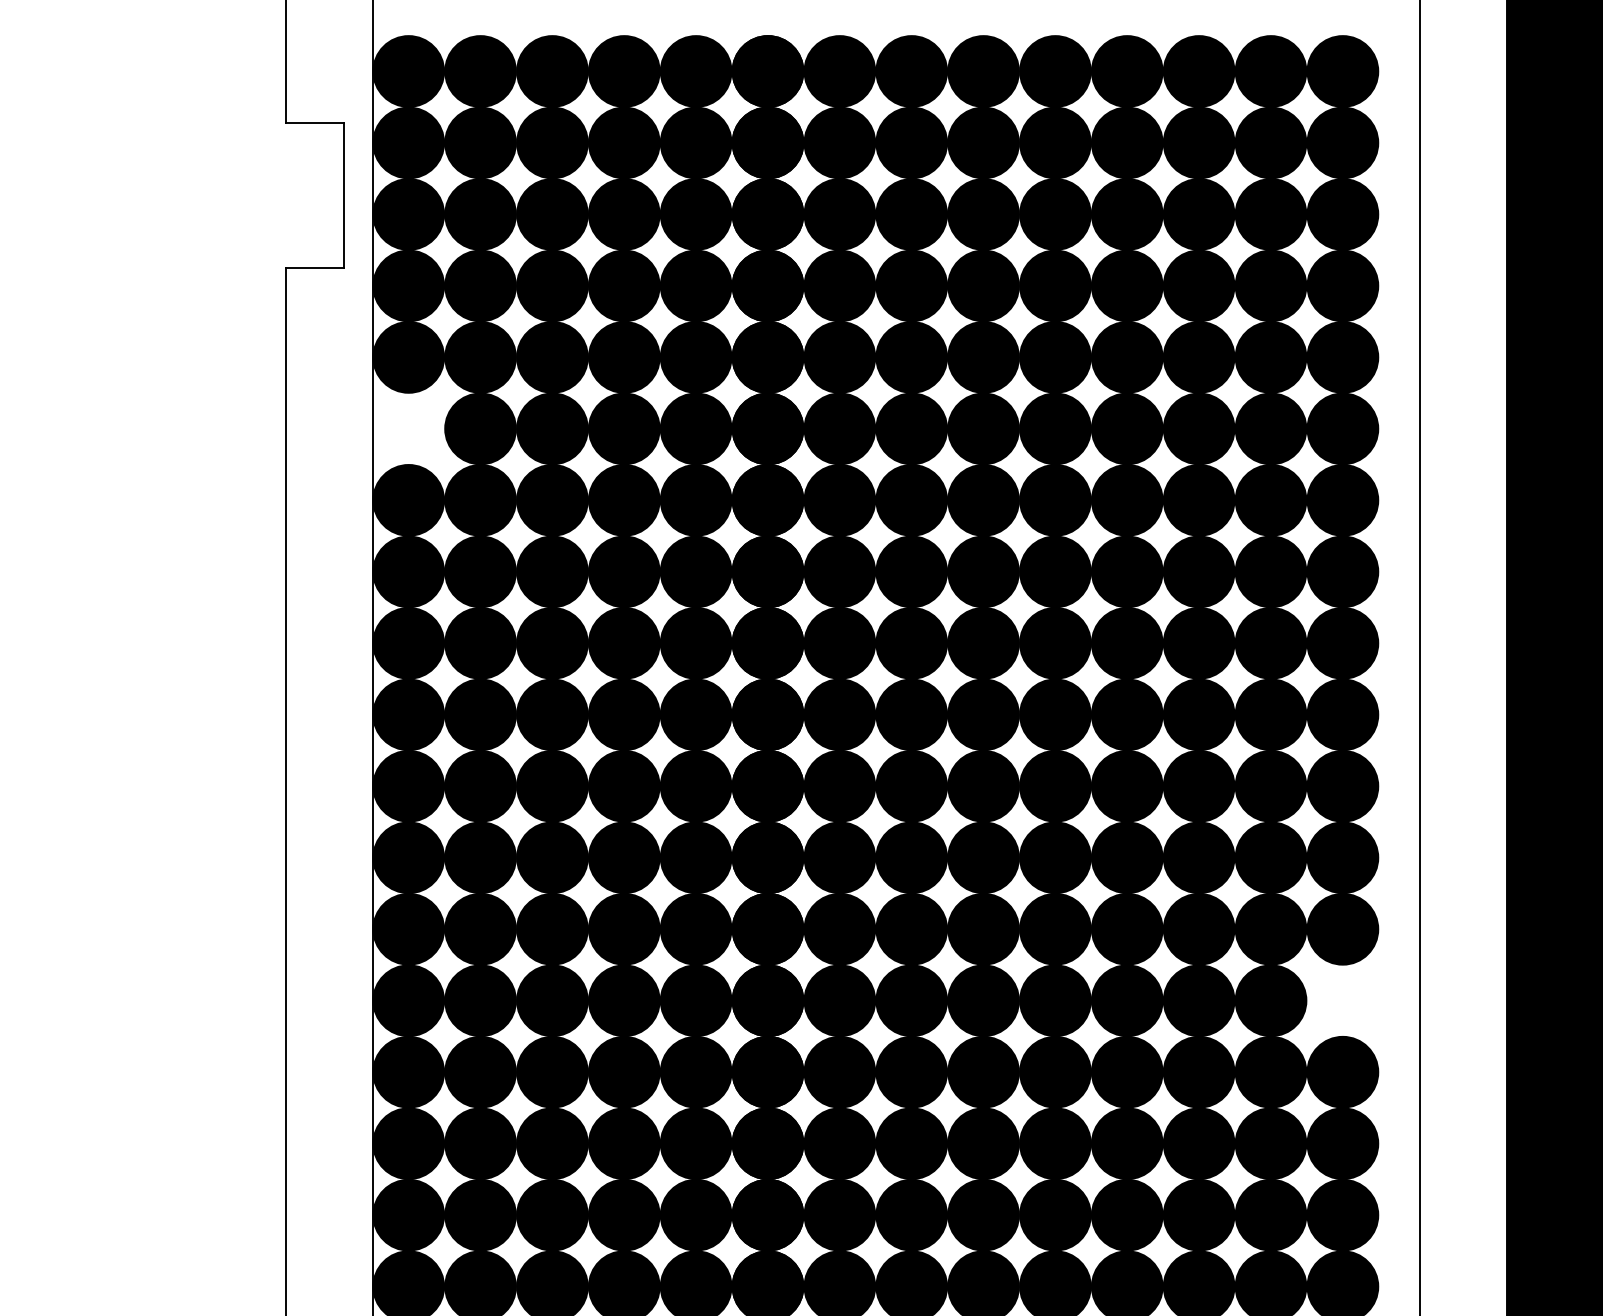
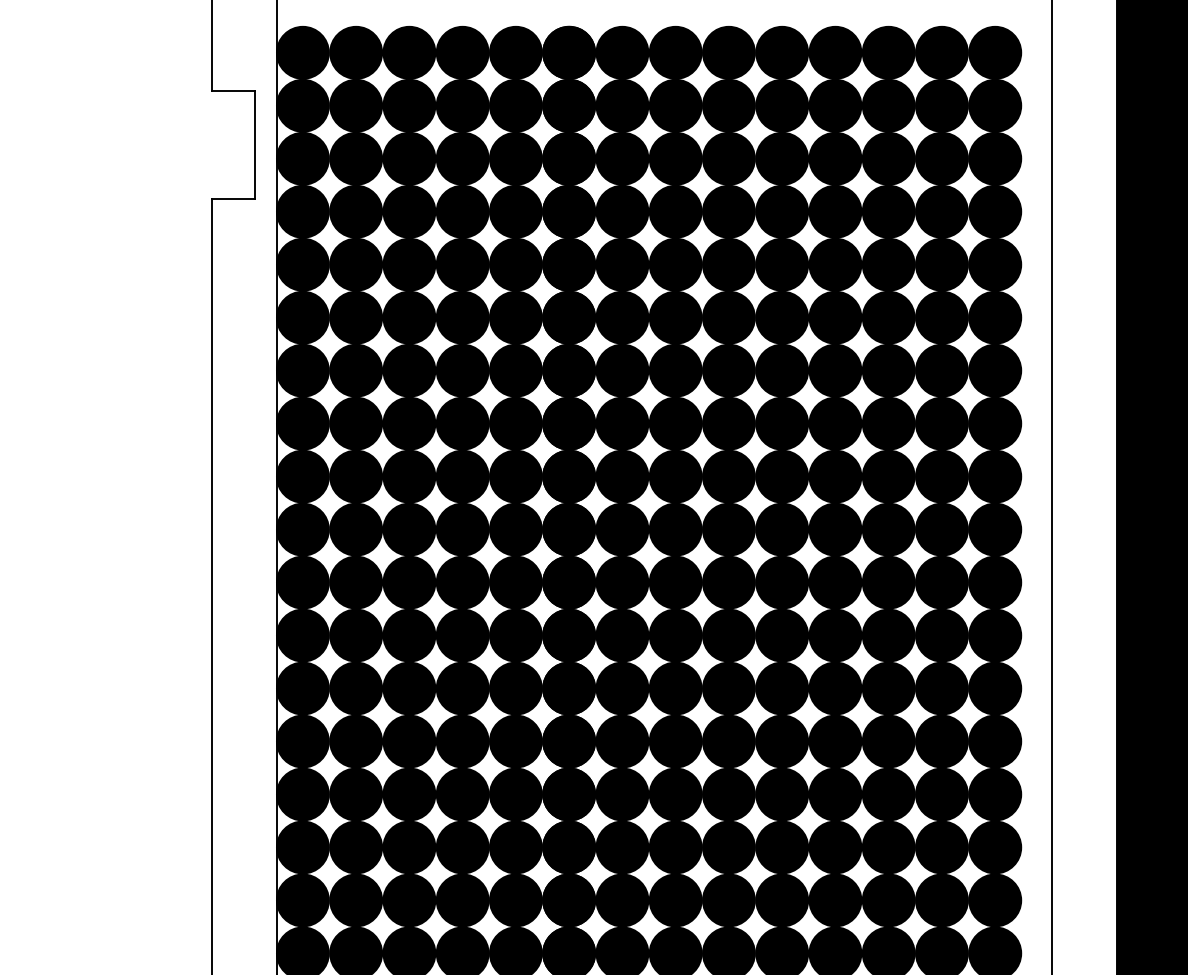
fill: (408, 428) -> (302, 317), added
fill: (1343, 1000) -> (995, 741), added

